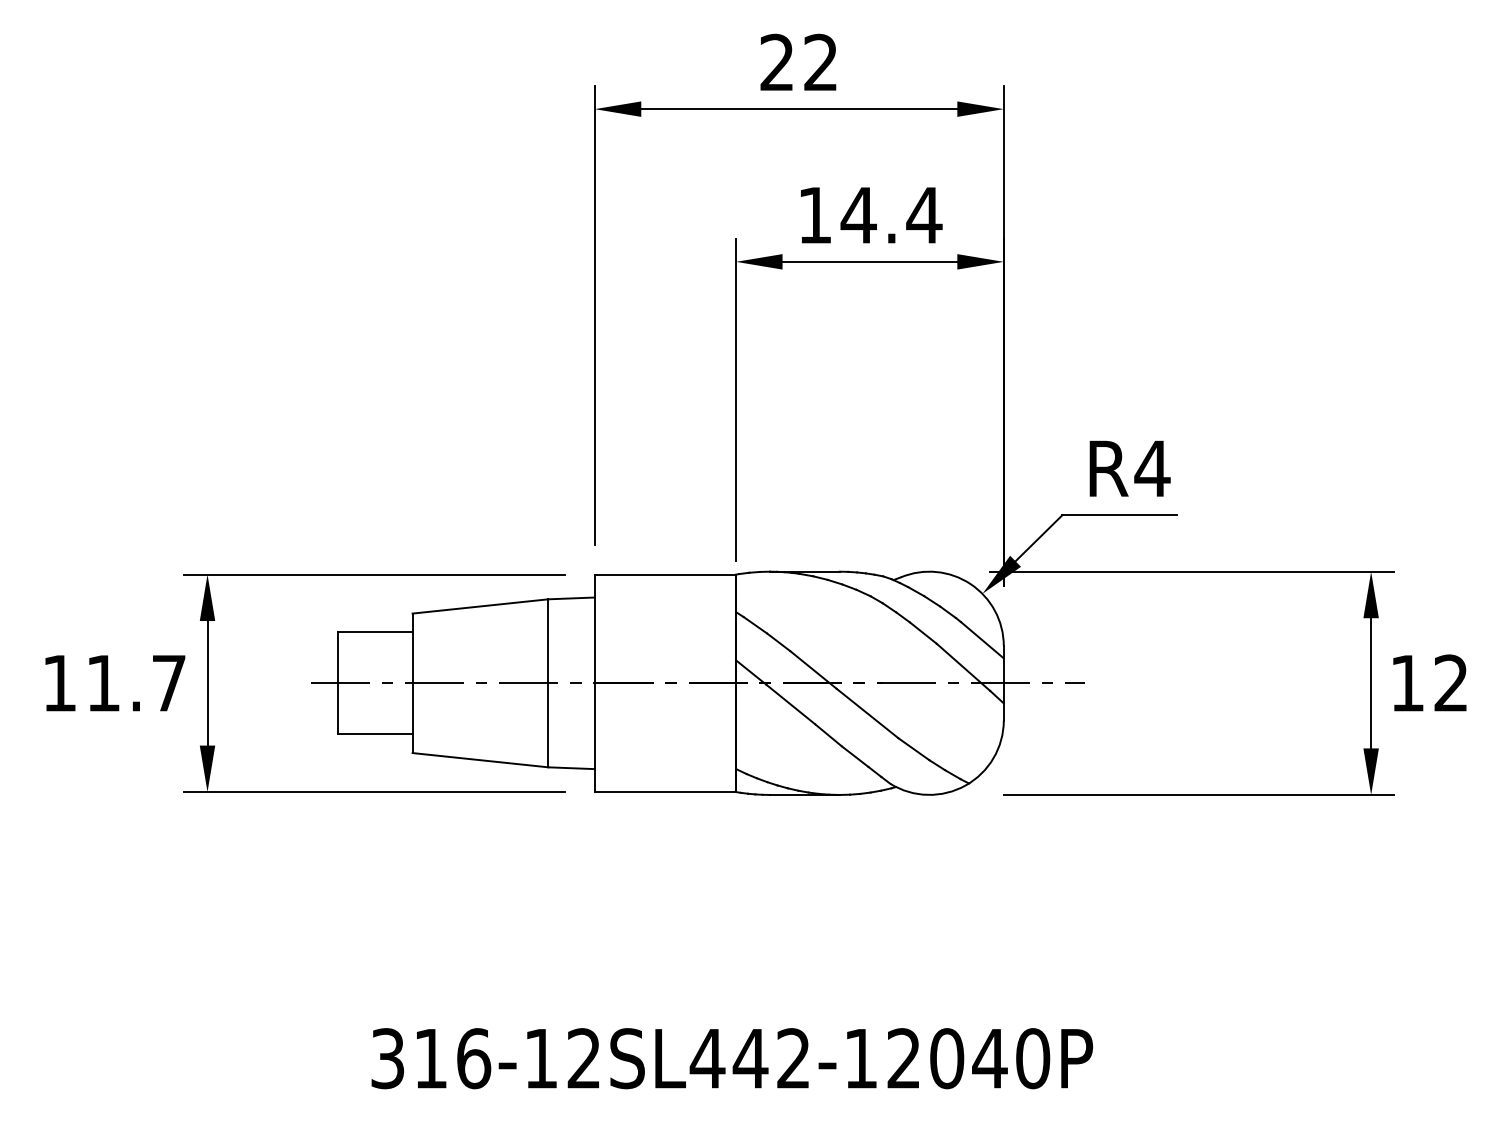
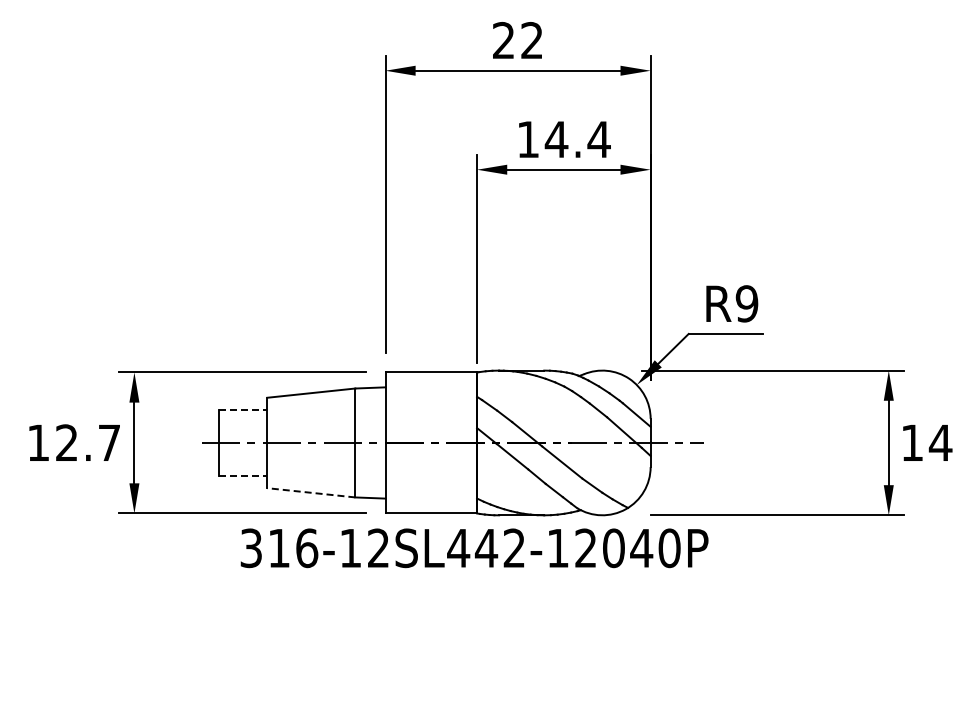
text: (1151, 468) -> (746, 303), R4 -> R9
line: (375, 631) -> (243, 409), solid -> dashed
text: (102, 682) -> (66, 442), 11.7 -> 12.7
text: (1450, 682) -> (940, 442), 12 -> 14
line: (375, 735) -> (243, 476), solid -> dashed
line: (479, 759) -> (310, 492), solid -> dashed
text: (732, 1058) -> (474, 548), moved

